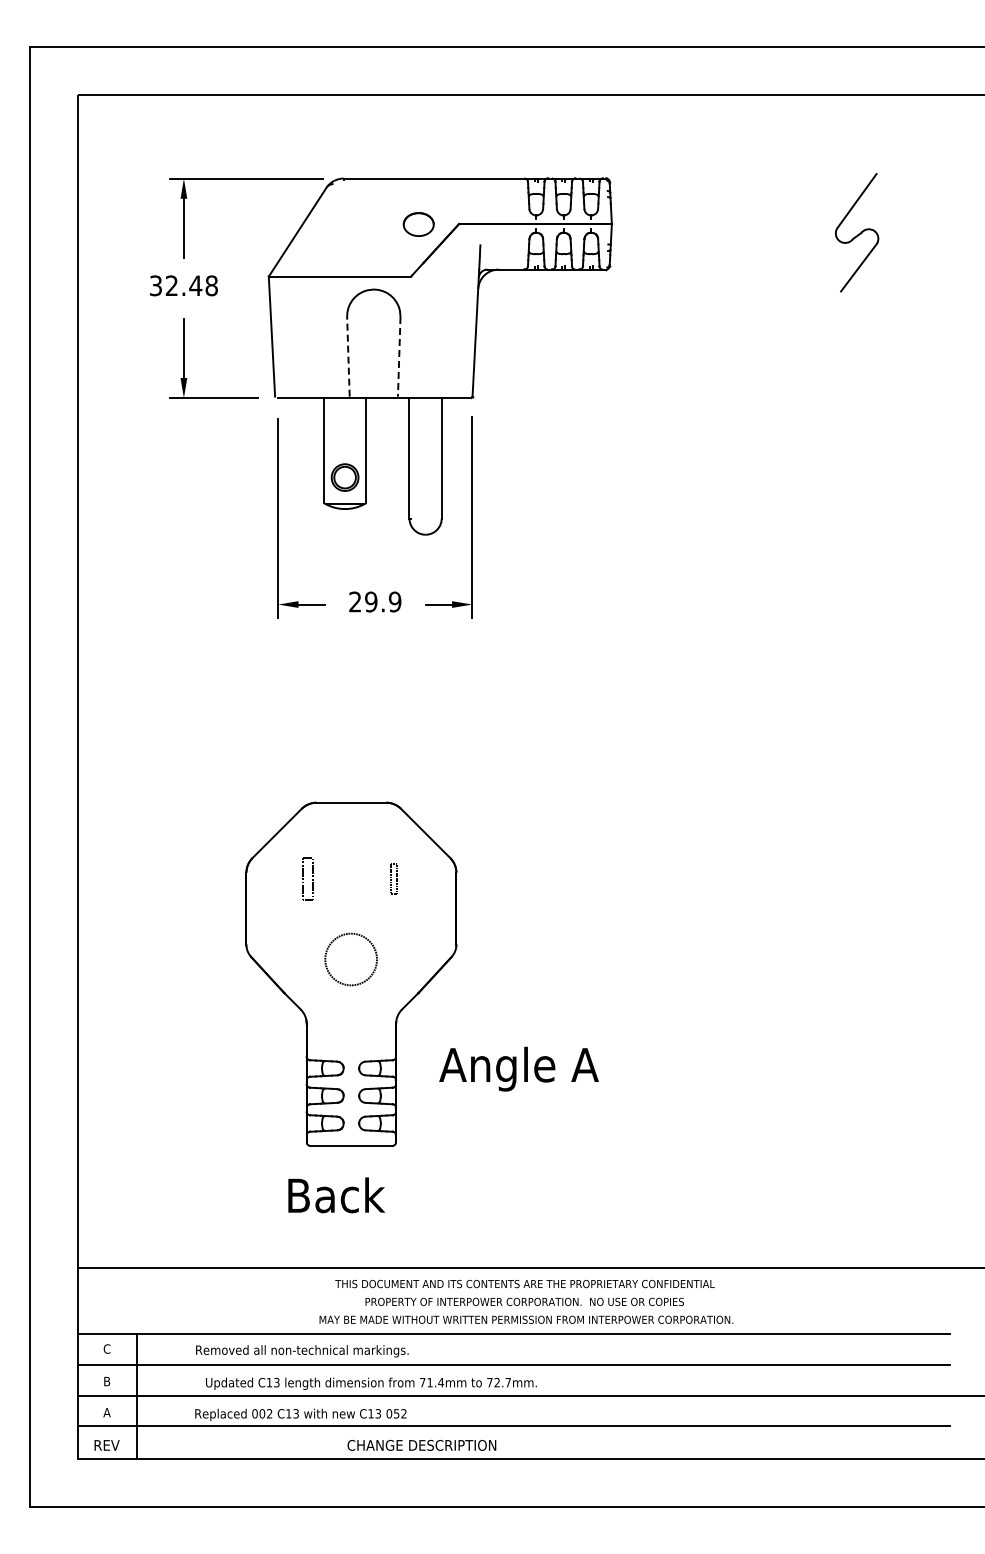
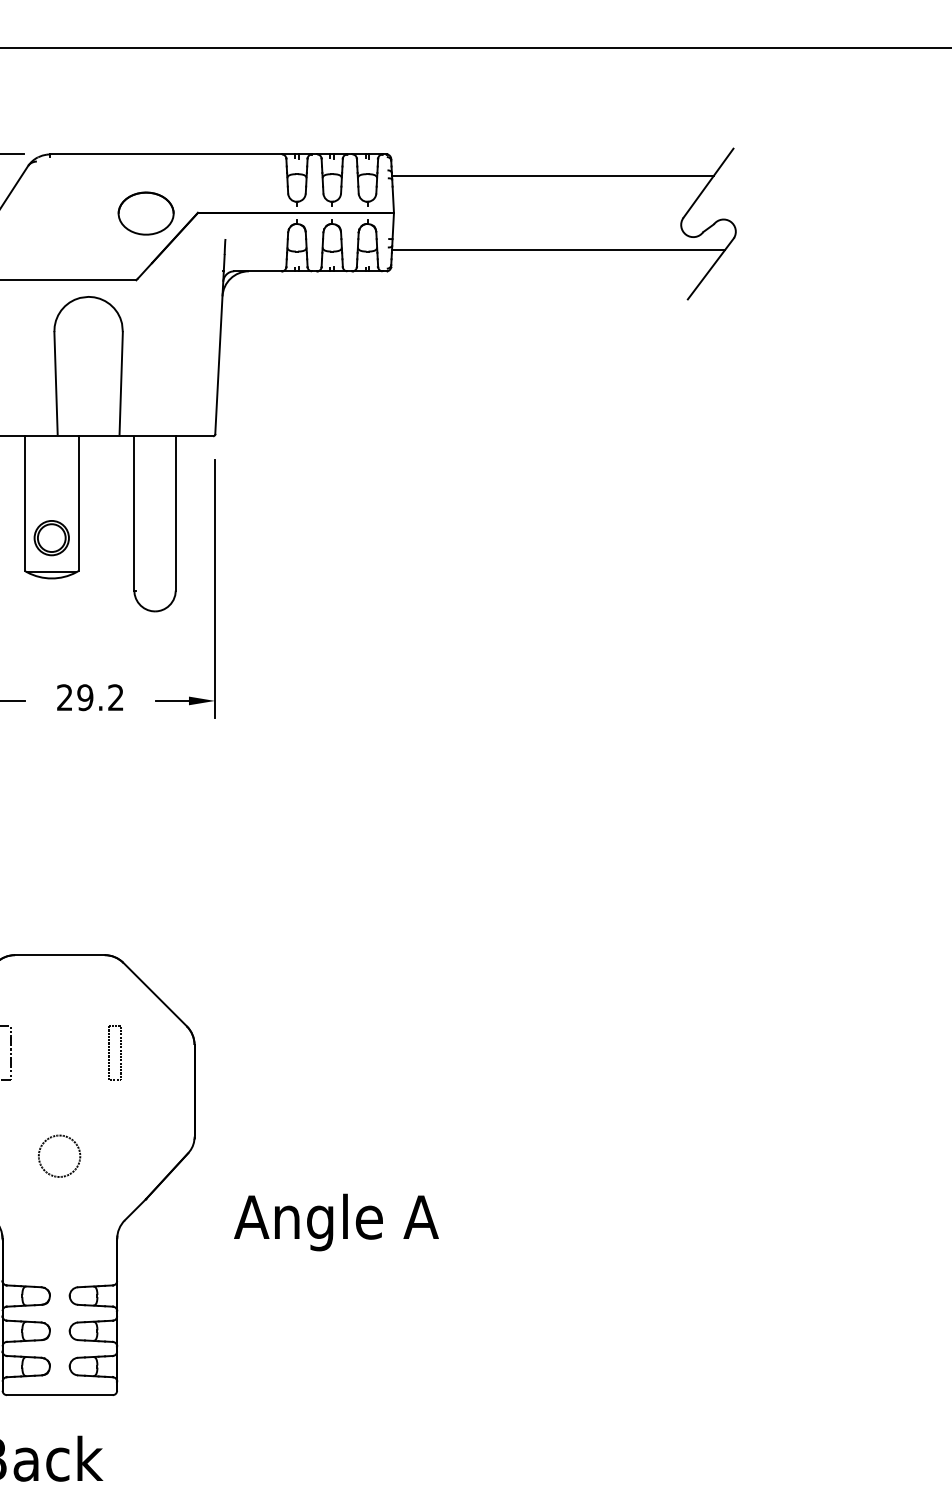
line: (735, 195) -> (552, 176), added
part: (418, 224) -> (145, 213), size x1.43
line: (740, 252) -> (558, 249), added
line: (348, 356) -> (56, 382), dashed -> solid
line: (399, 356) -> (121, 382), dashed -> solid
text: (394, 601) -> (115, 697), 29.9 -> 29.2
part: (393, 878) -> (113, 1052), size x1.43
circle: (351, 959) -> (59, 1156), size x0.62
text: (518, 1068) -> (335, 1221), moved

